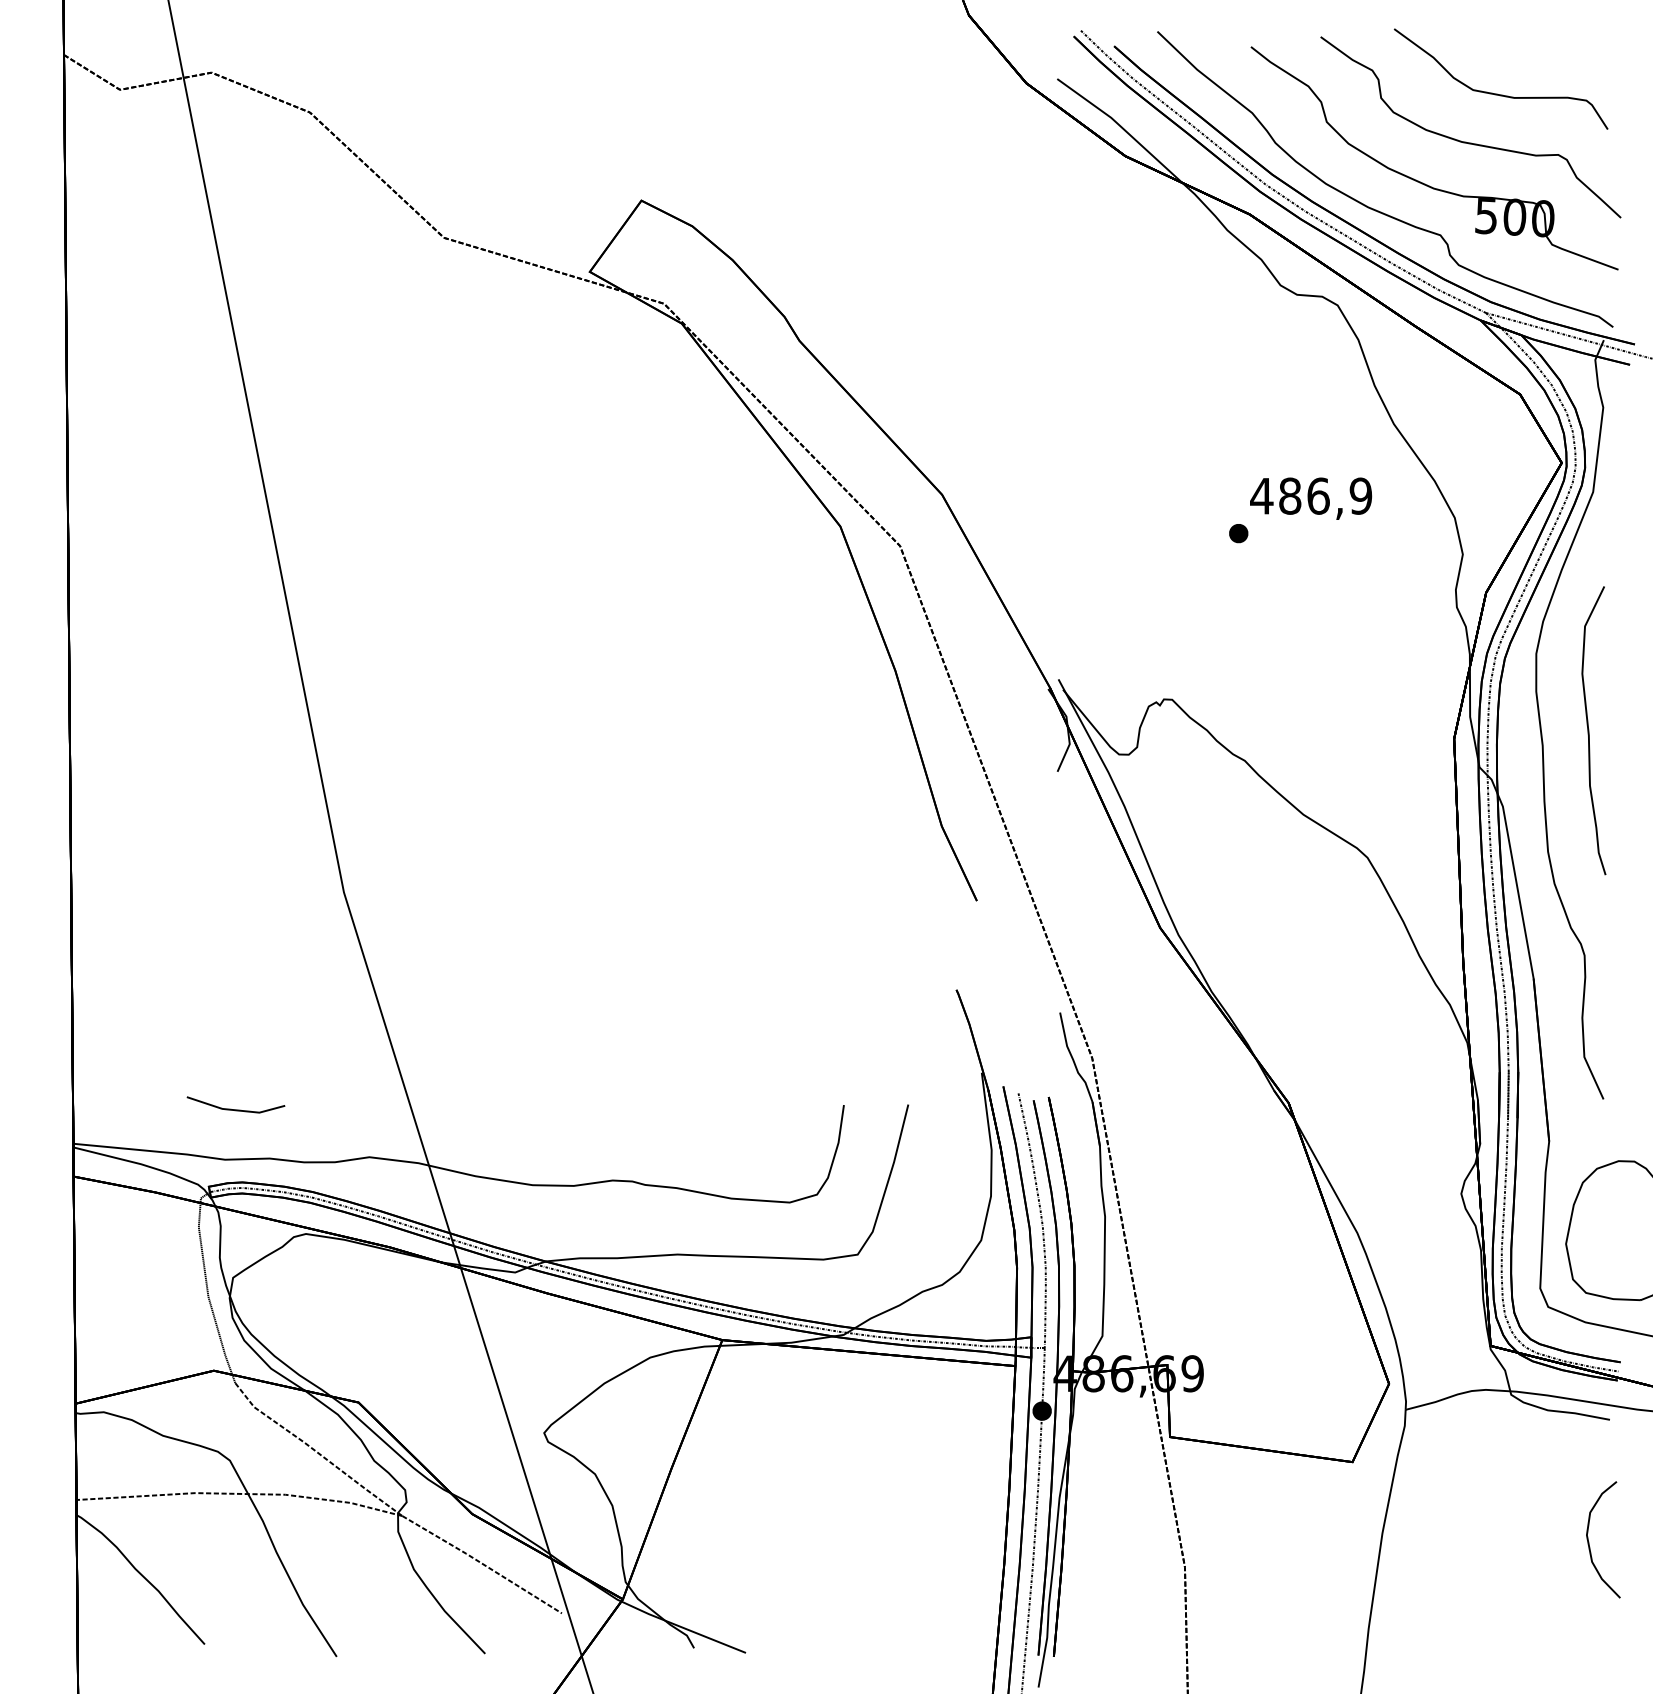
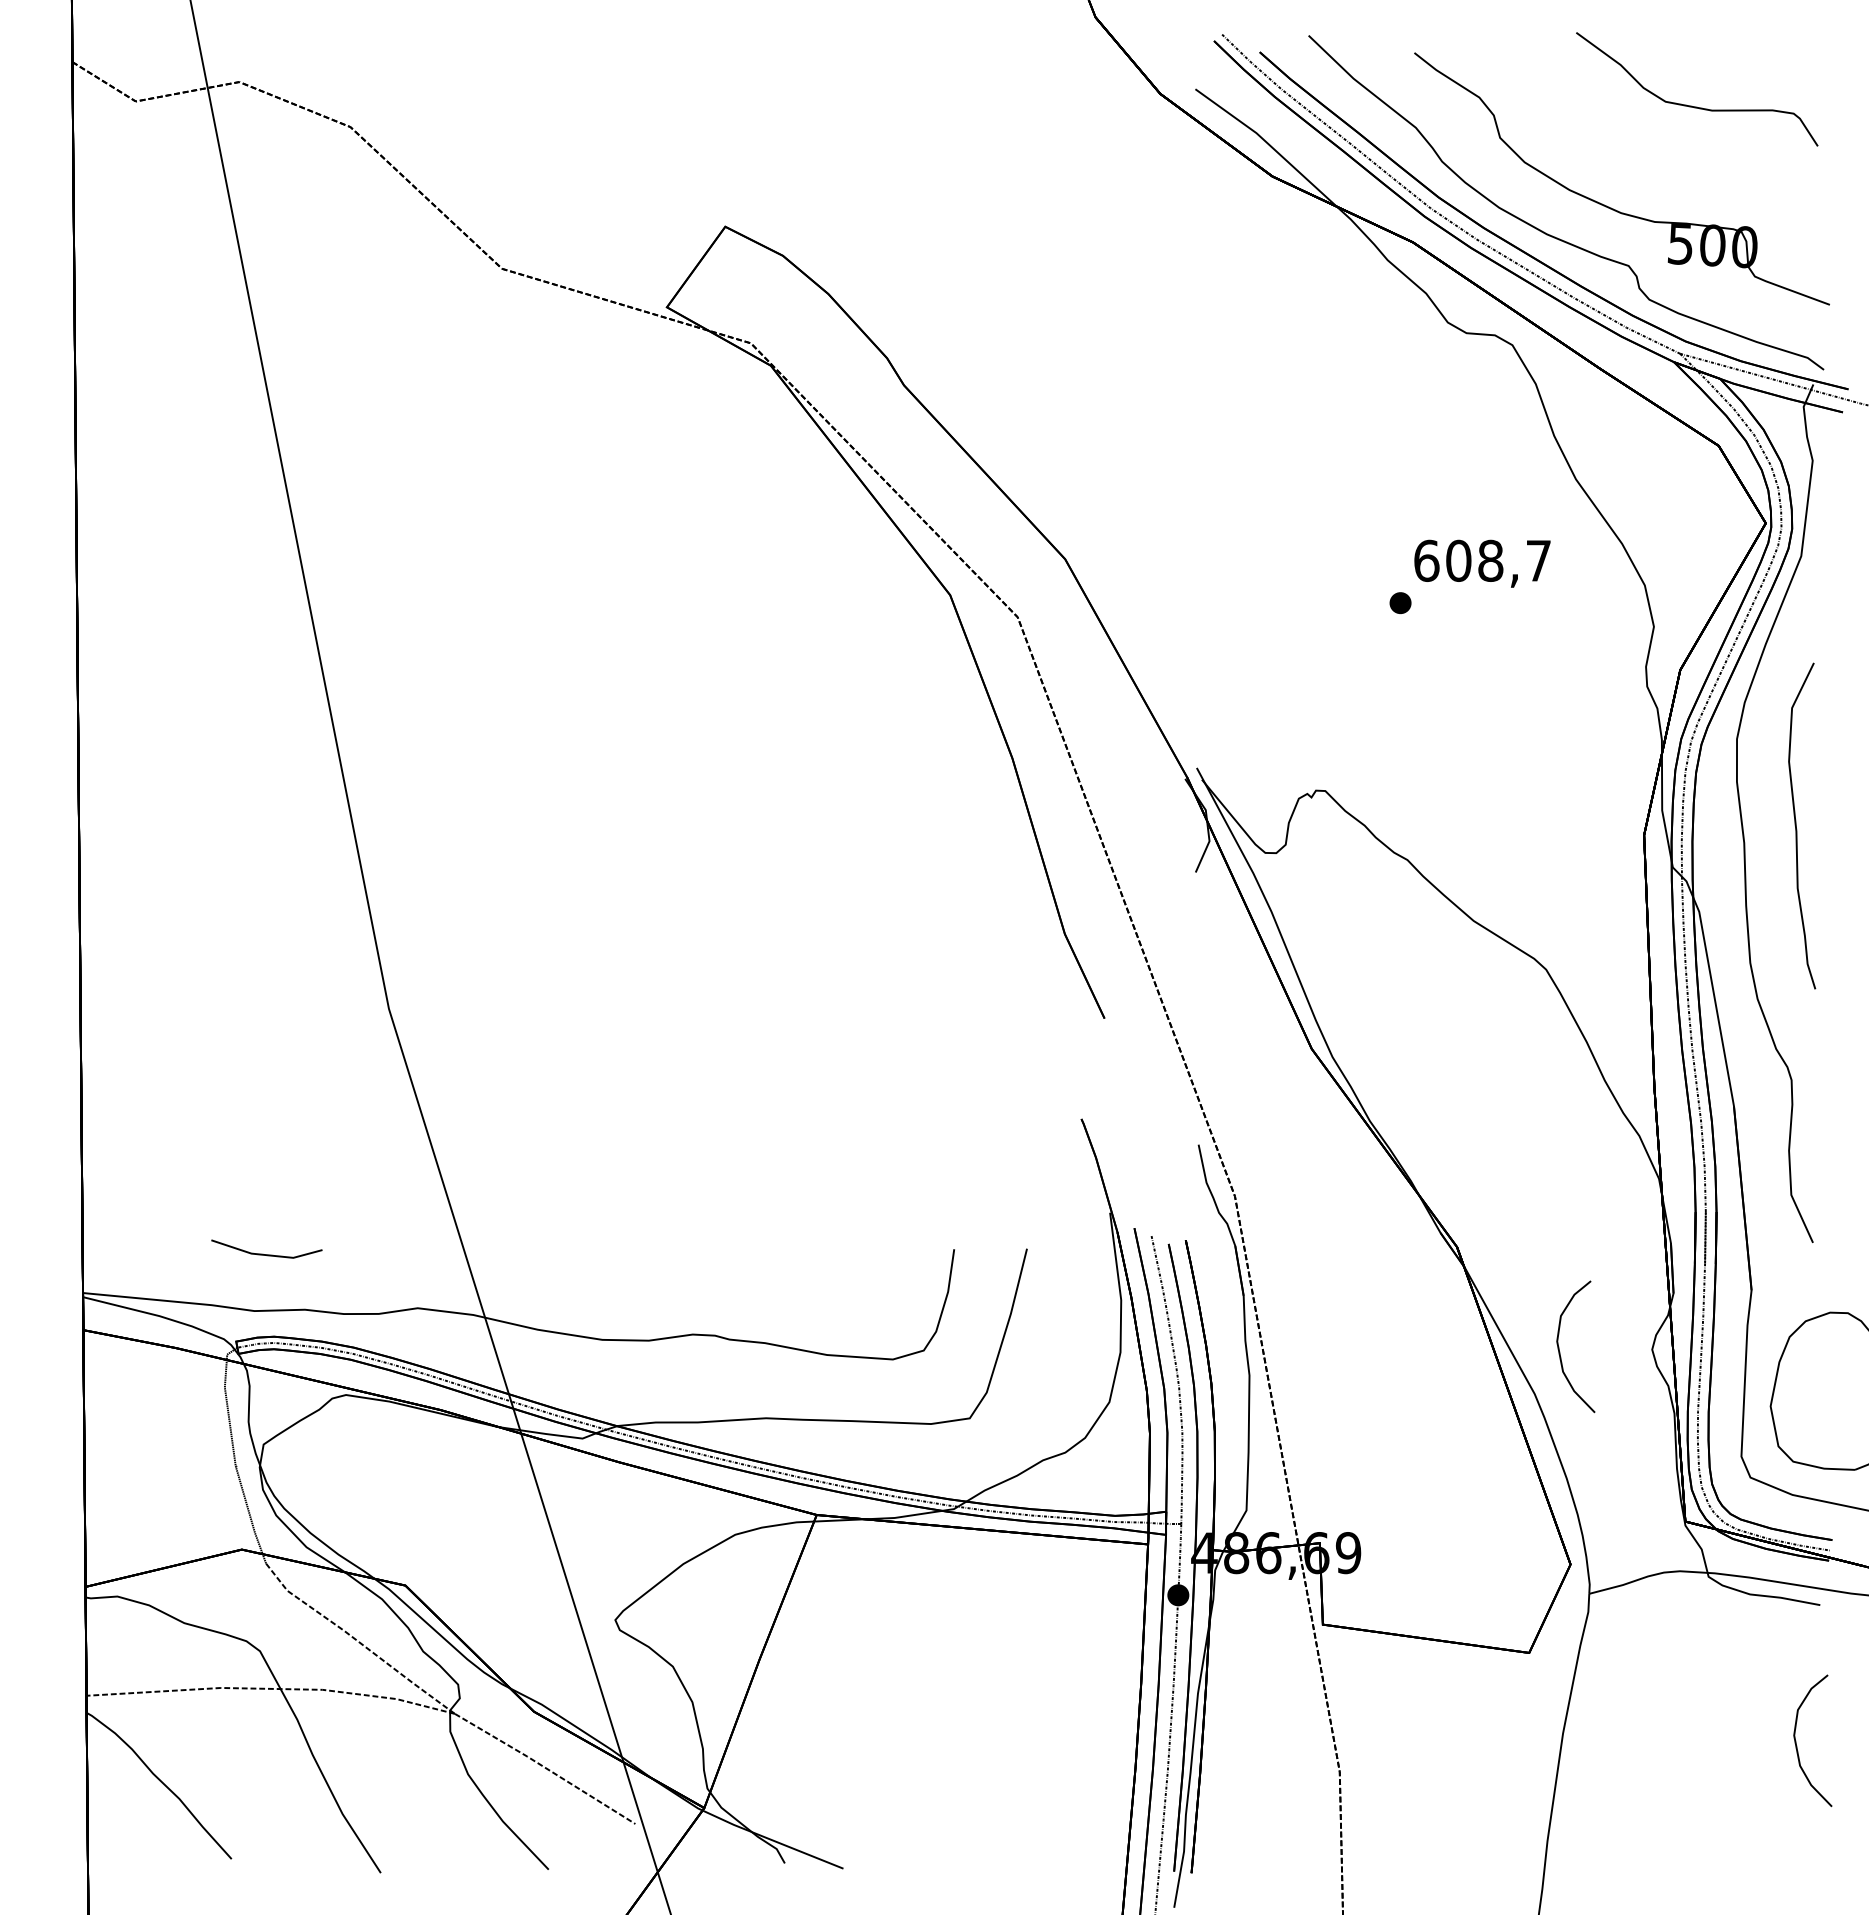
part: (1468, 142) -> (1660, 160), removed
text: (1311, 495) -> (1482, 560), 486,9 -> 608,7
curve: (1379, 1191) -> (1559, 1346), added

